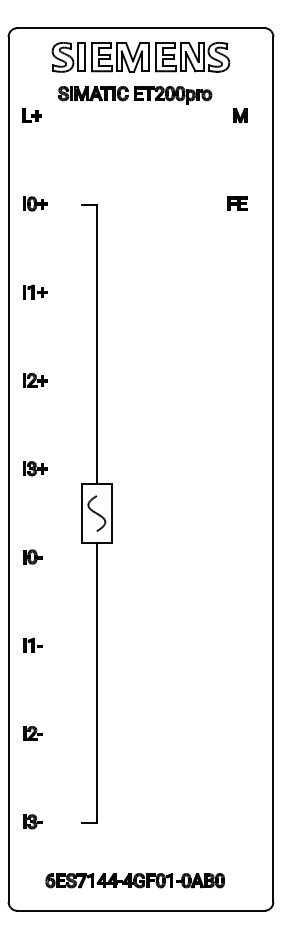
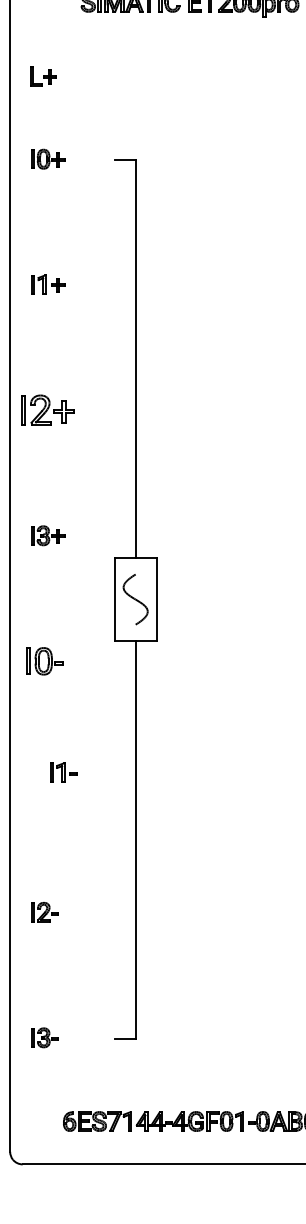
part: (31, 115) -> (42, 76), moved
part: (35, 379) -> (48, 408), size x1.6
part: (32, 556) -> (44, 660), size x1.4
part: (32, 644) -> (62, 771), moved

